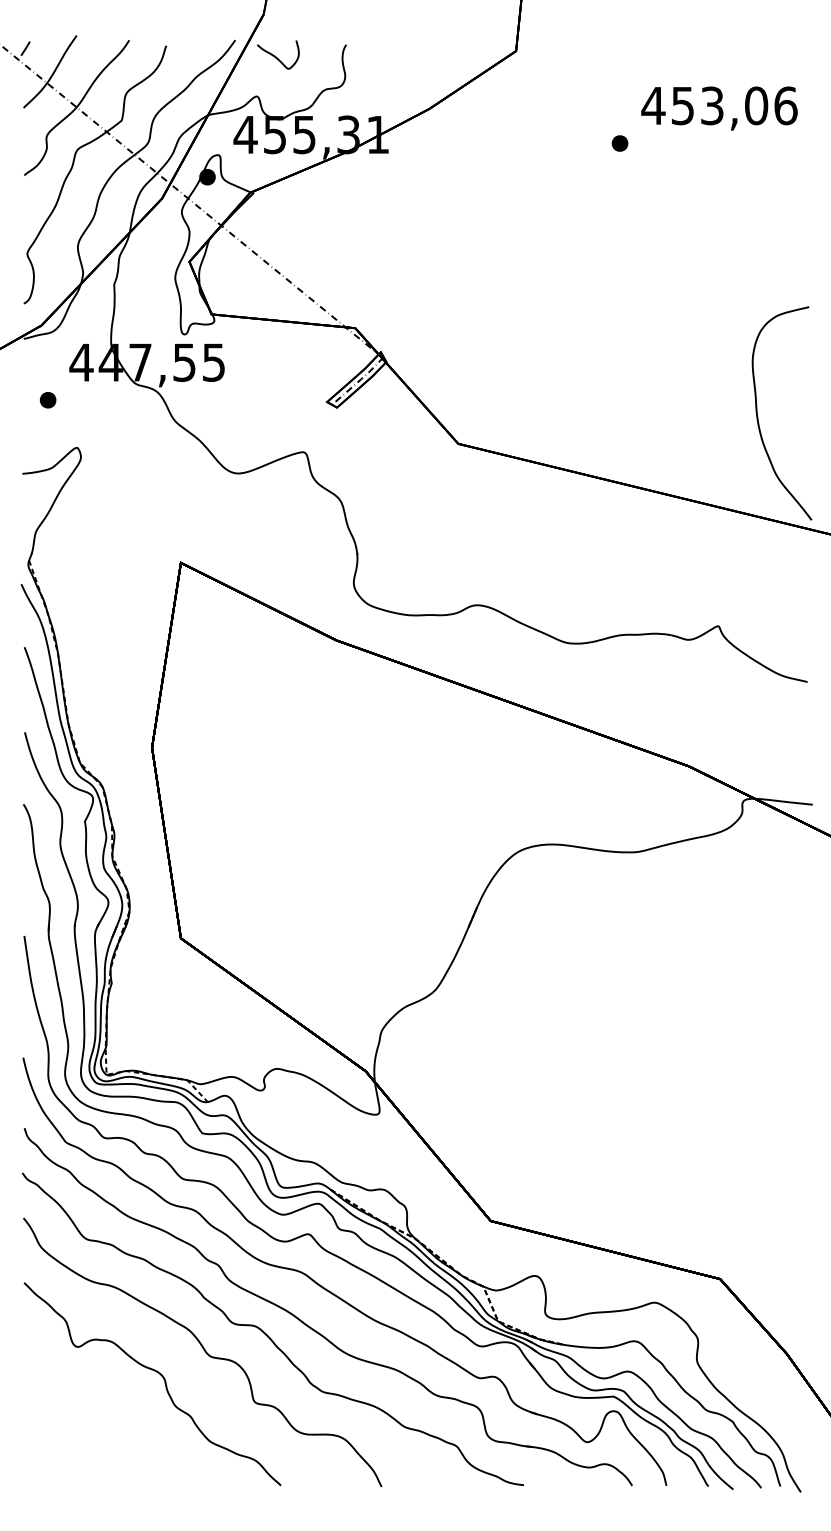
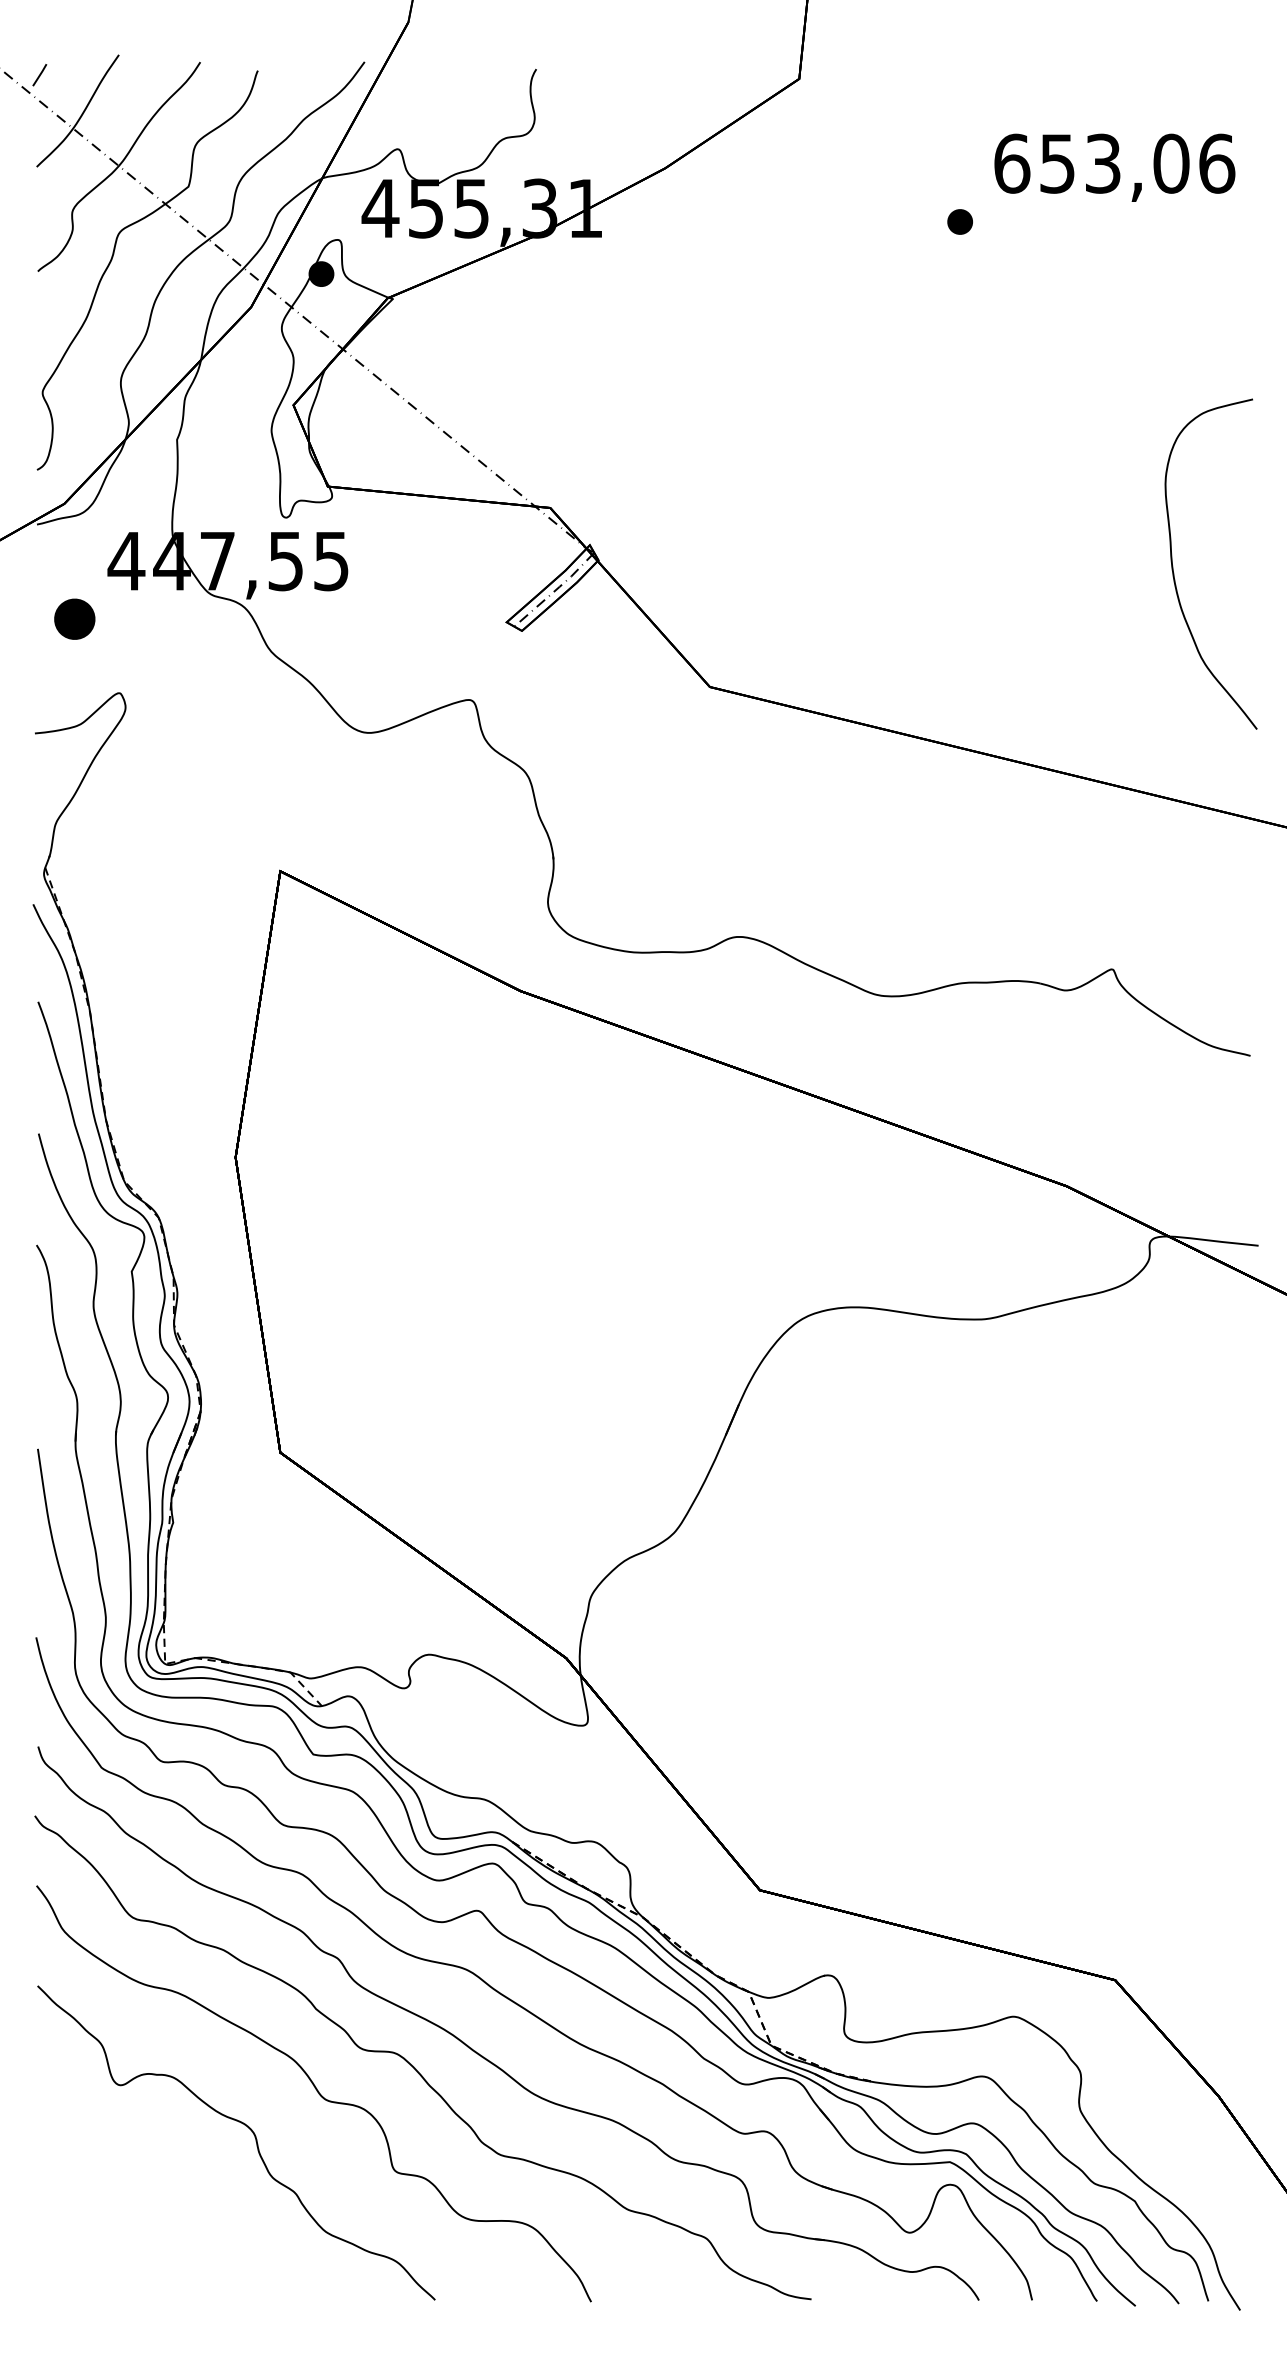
curve: (276, 56) -> (428, 87), removed
text: (653, 105) -> (1011, 163), 453,06 -> 653,06
part: (47, 400) -> (73, 619), size x1.6
curve: (758, 416) -> (1174, 568), moved

